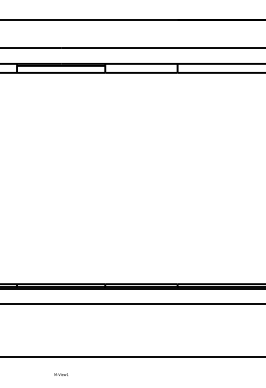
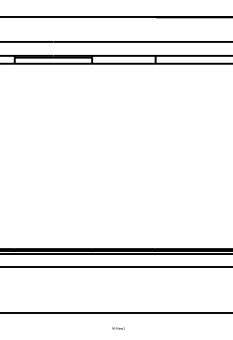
text: (60, 374) -> (117, 328), moved

